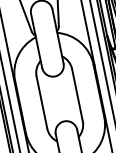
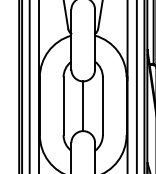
line: (59, 99) -> (83, 106), added

